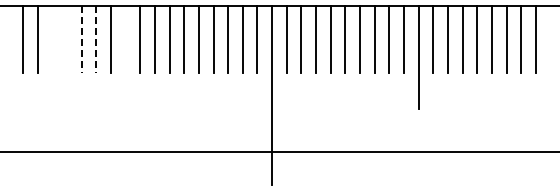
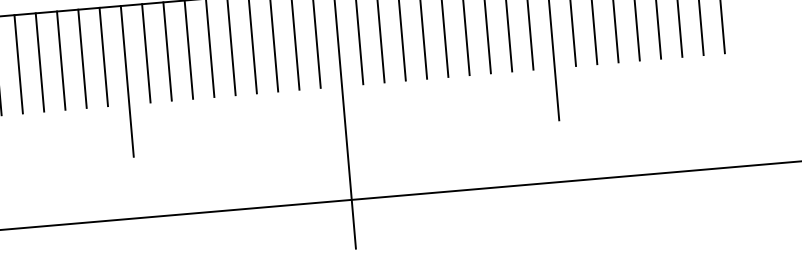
line: (52, 39) -> (18, 64), added
line: (67, 39) -> (40, 62), added
line: (81, 39) -> (61, 60), dashed -> solid
line: (96, 39) -> (82, 58), dashed -> solid
line: (125, 57) -> (127, 81), added

